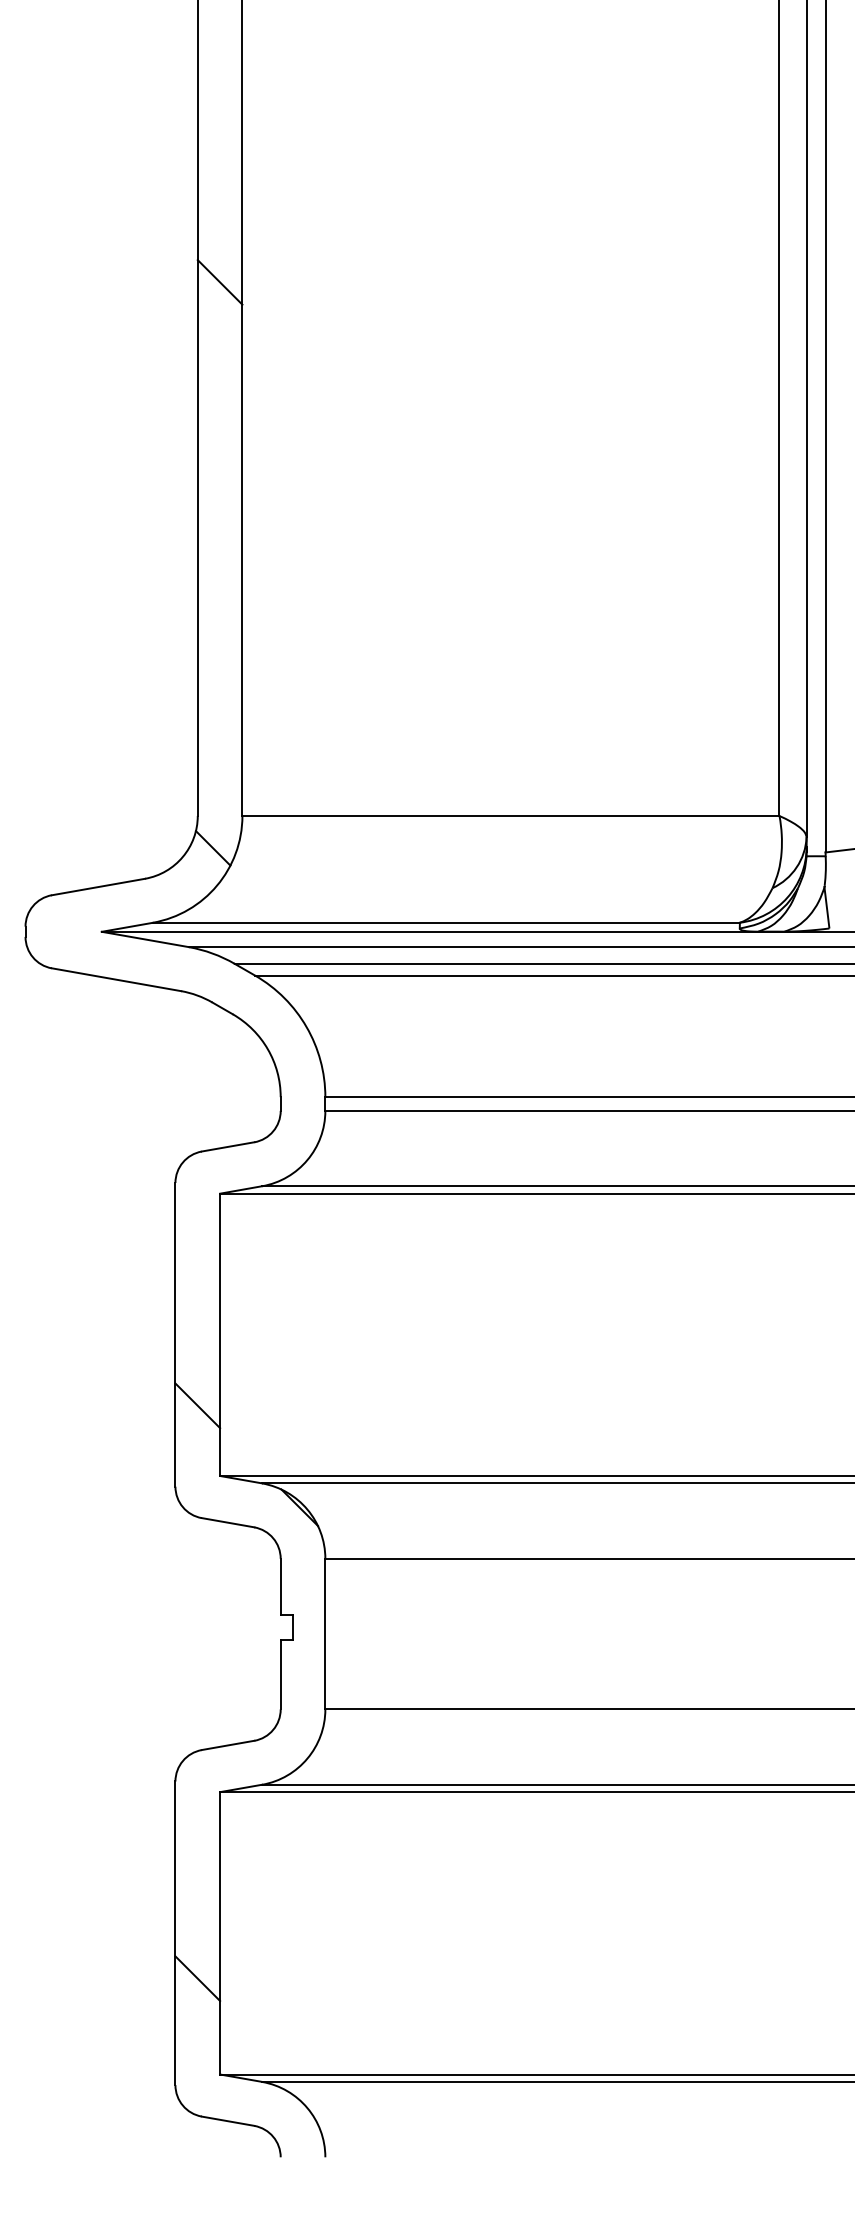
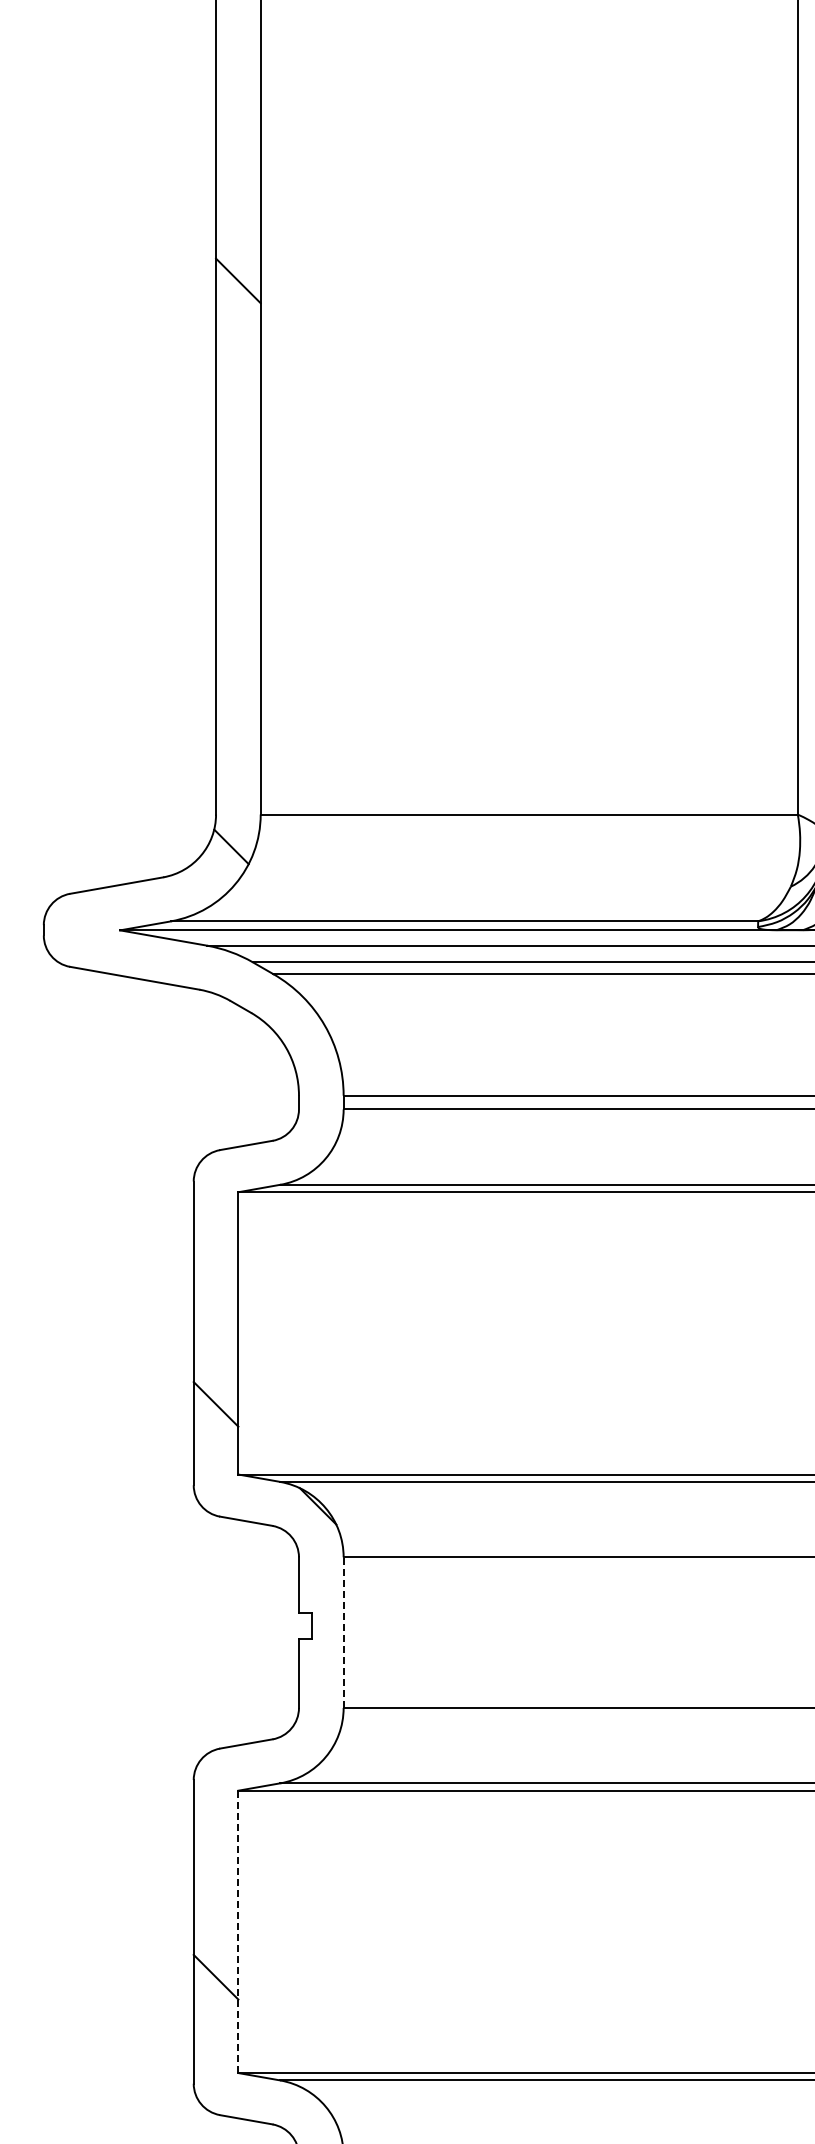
line: (325, 1633) -> (343, 1632), solid -> dashed
line: (220, 1932) -> (238, 1931), solid -> dashed

